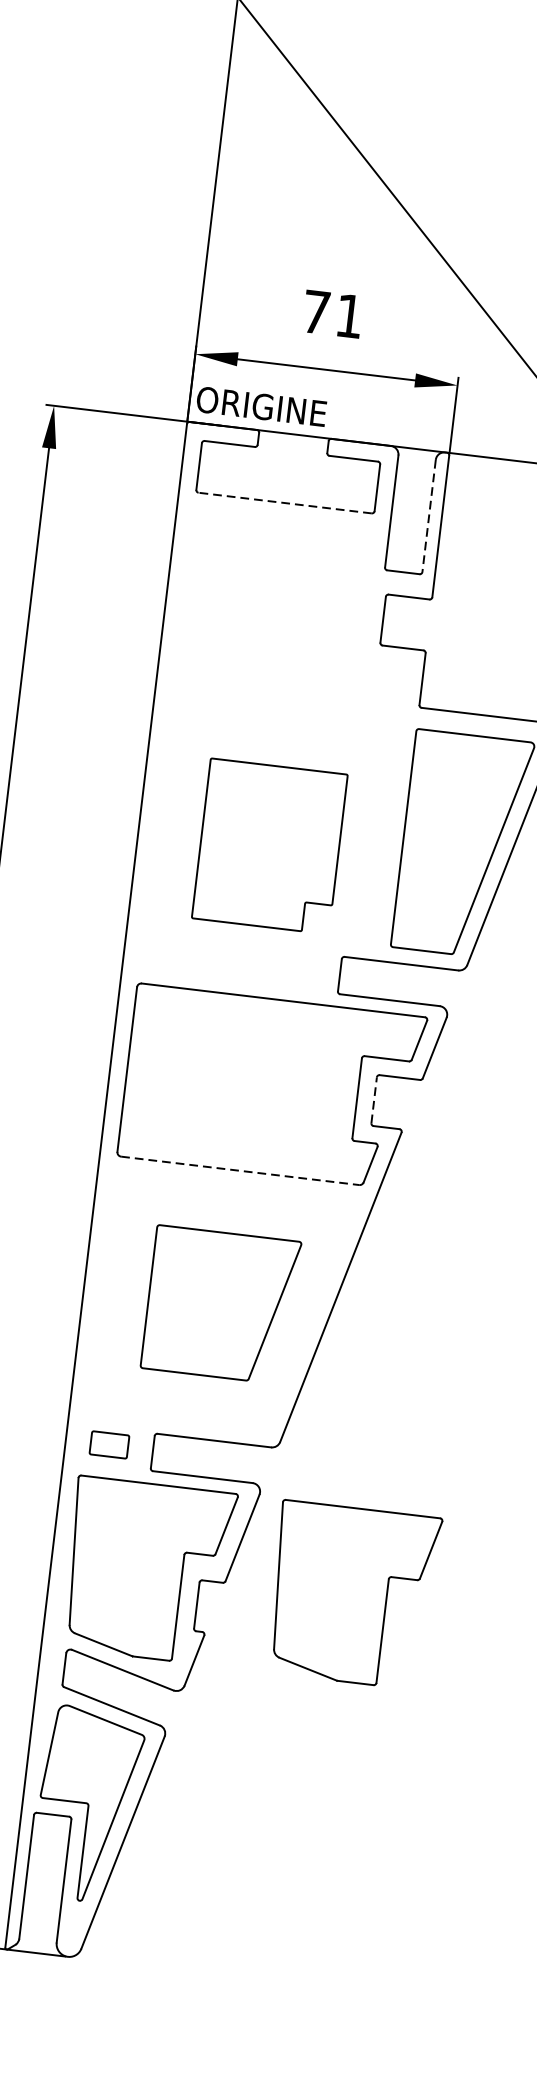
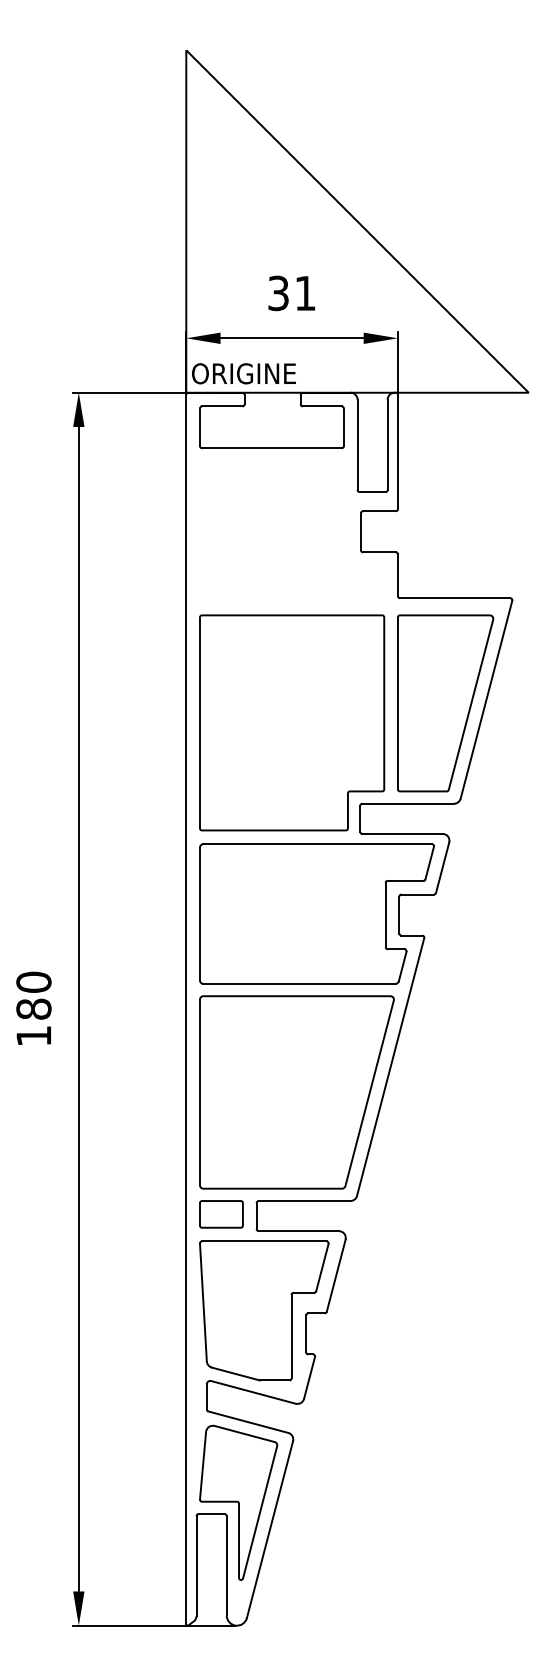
text: (316, 312) -> (278, 293), 71 -> 31
line: (284, 503) -> (271, 448), dashed -> solid
line: (428, 516) -> (387, 445), dashed -> solid
part: (270, 845) -> (292, 722), size x1.67
line: (374, 1099) -> (399, 914), dashed -> solid
line: (240, 1170) -> (299, 983), dashed -> solid
part: (220, 1304) -> (296, 1092), size x1.67
part: (109, 1445) -> (221, 1214), size x1.43
part: (353, 1594) -> (429, 1310), removed

